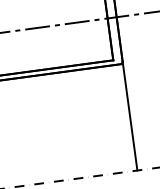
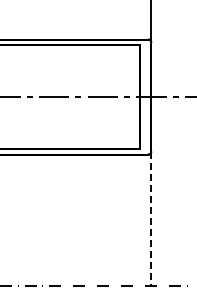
line: (130, 115) -> (151, 218), solid -> dashed

